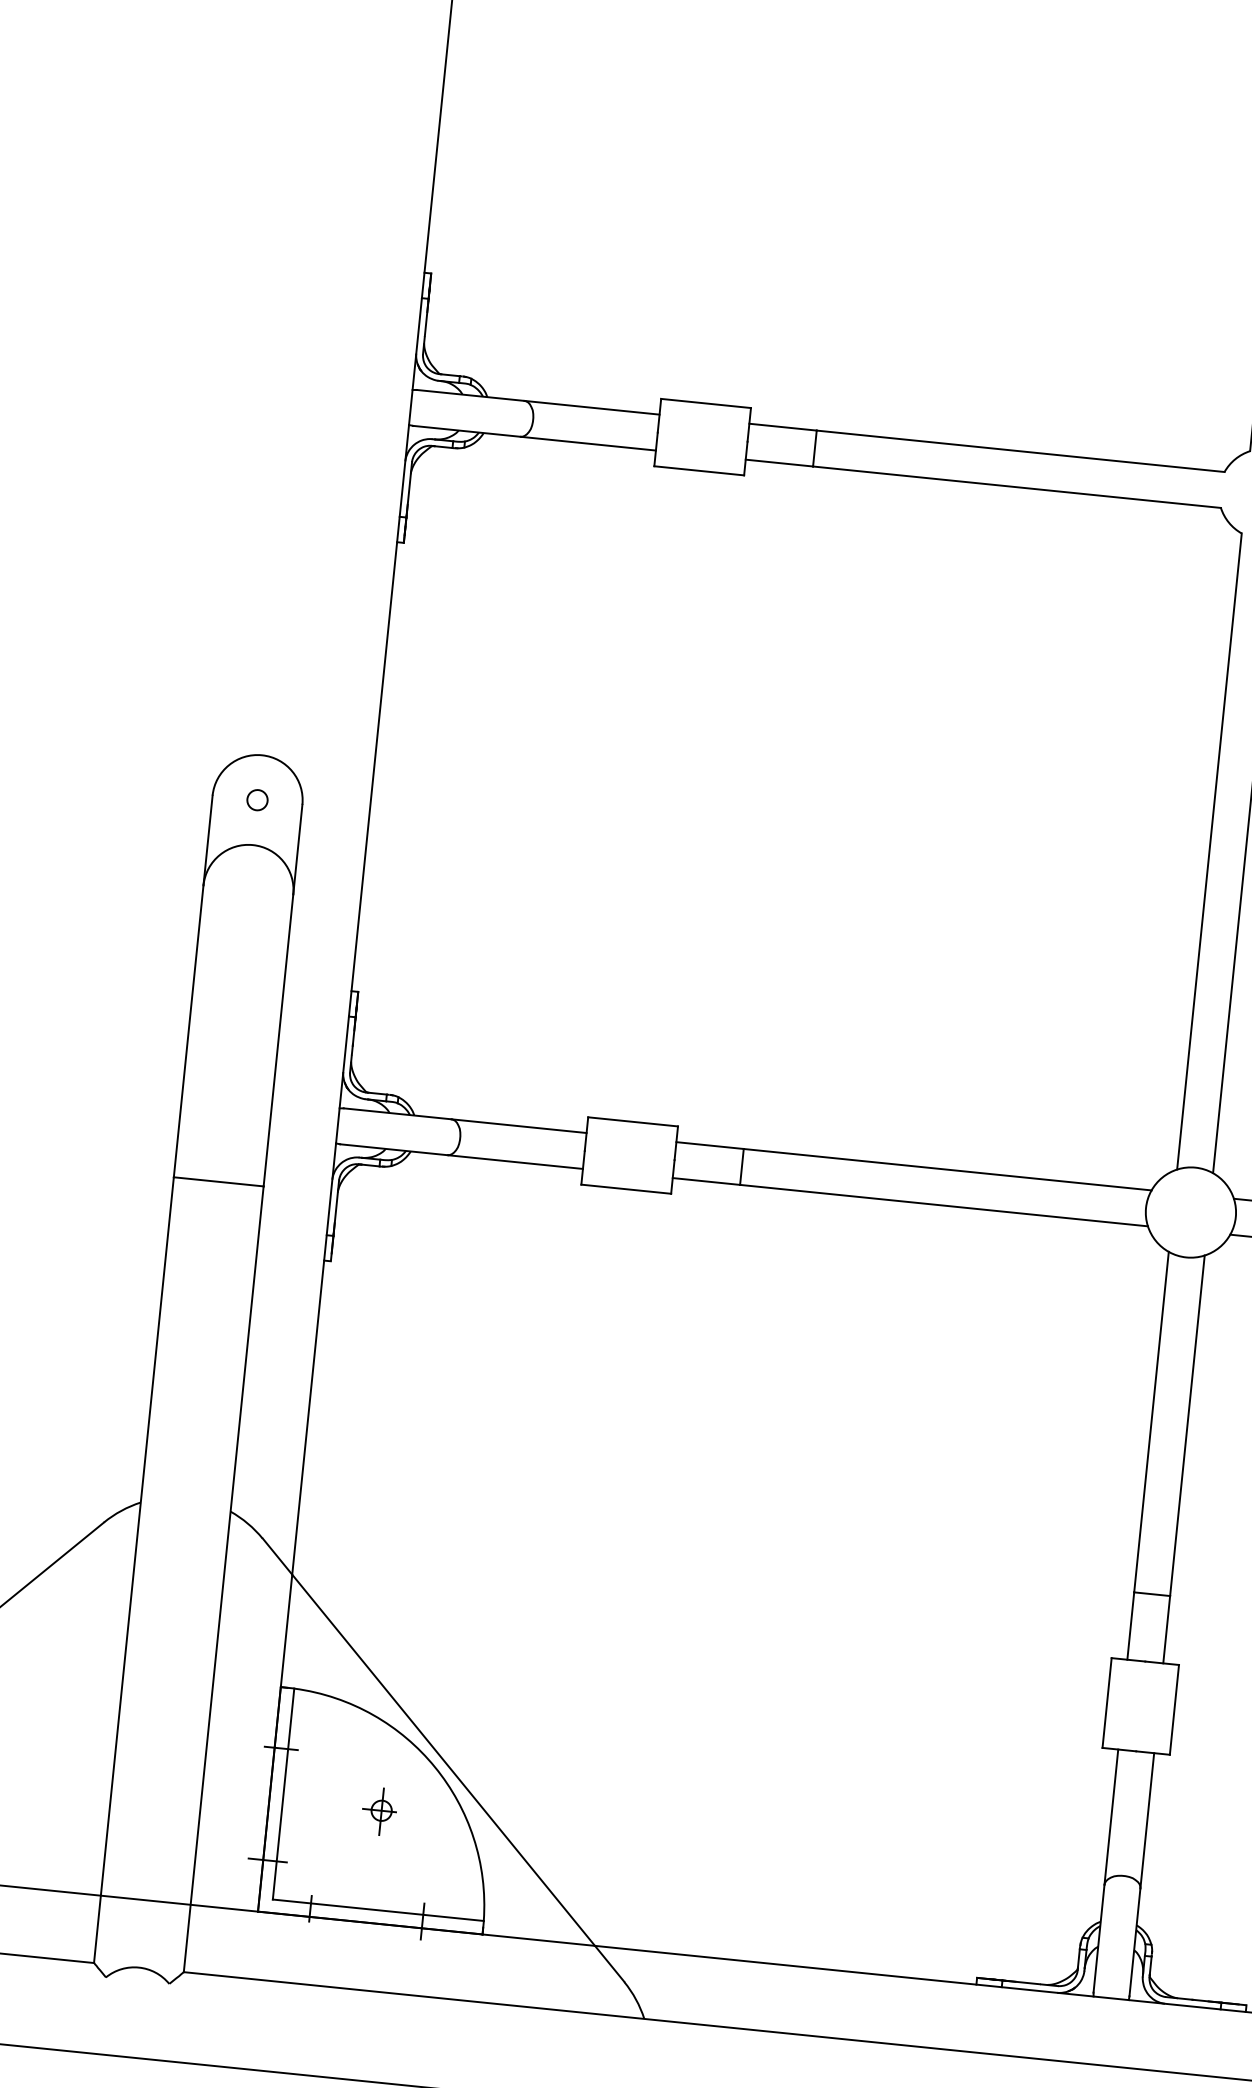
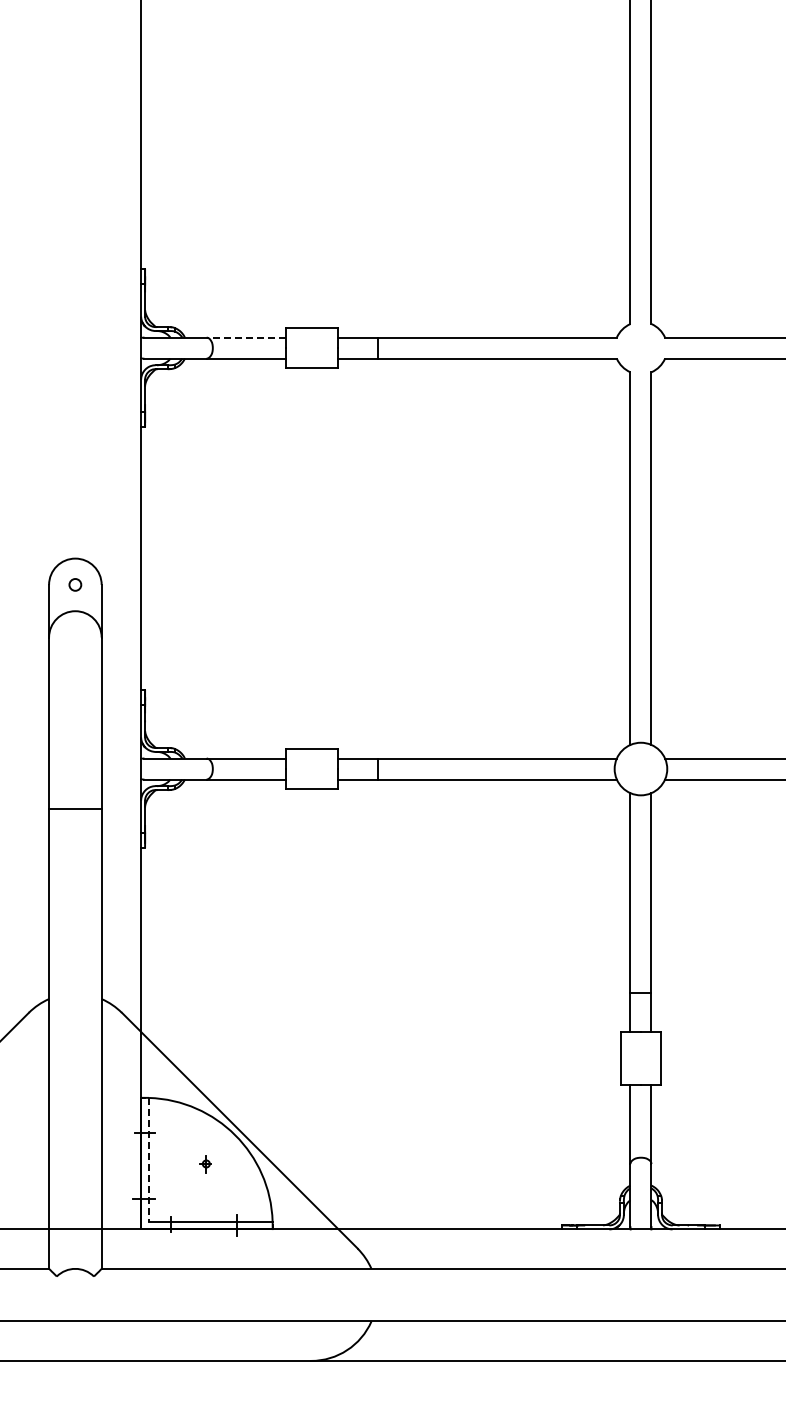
line: (592, 407) -> (246, 337), solid -> dashed
line: (284, 1793) -> (149, 1159), solid -> dashed
part: (379, 1812) -> (205, 1164), size x0.6

